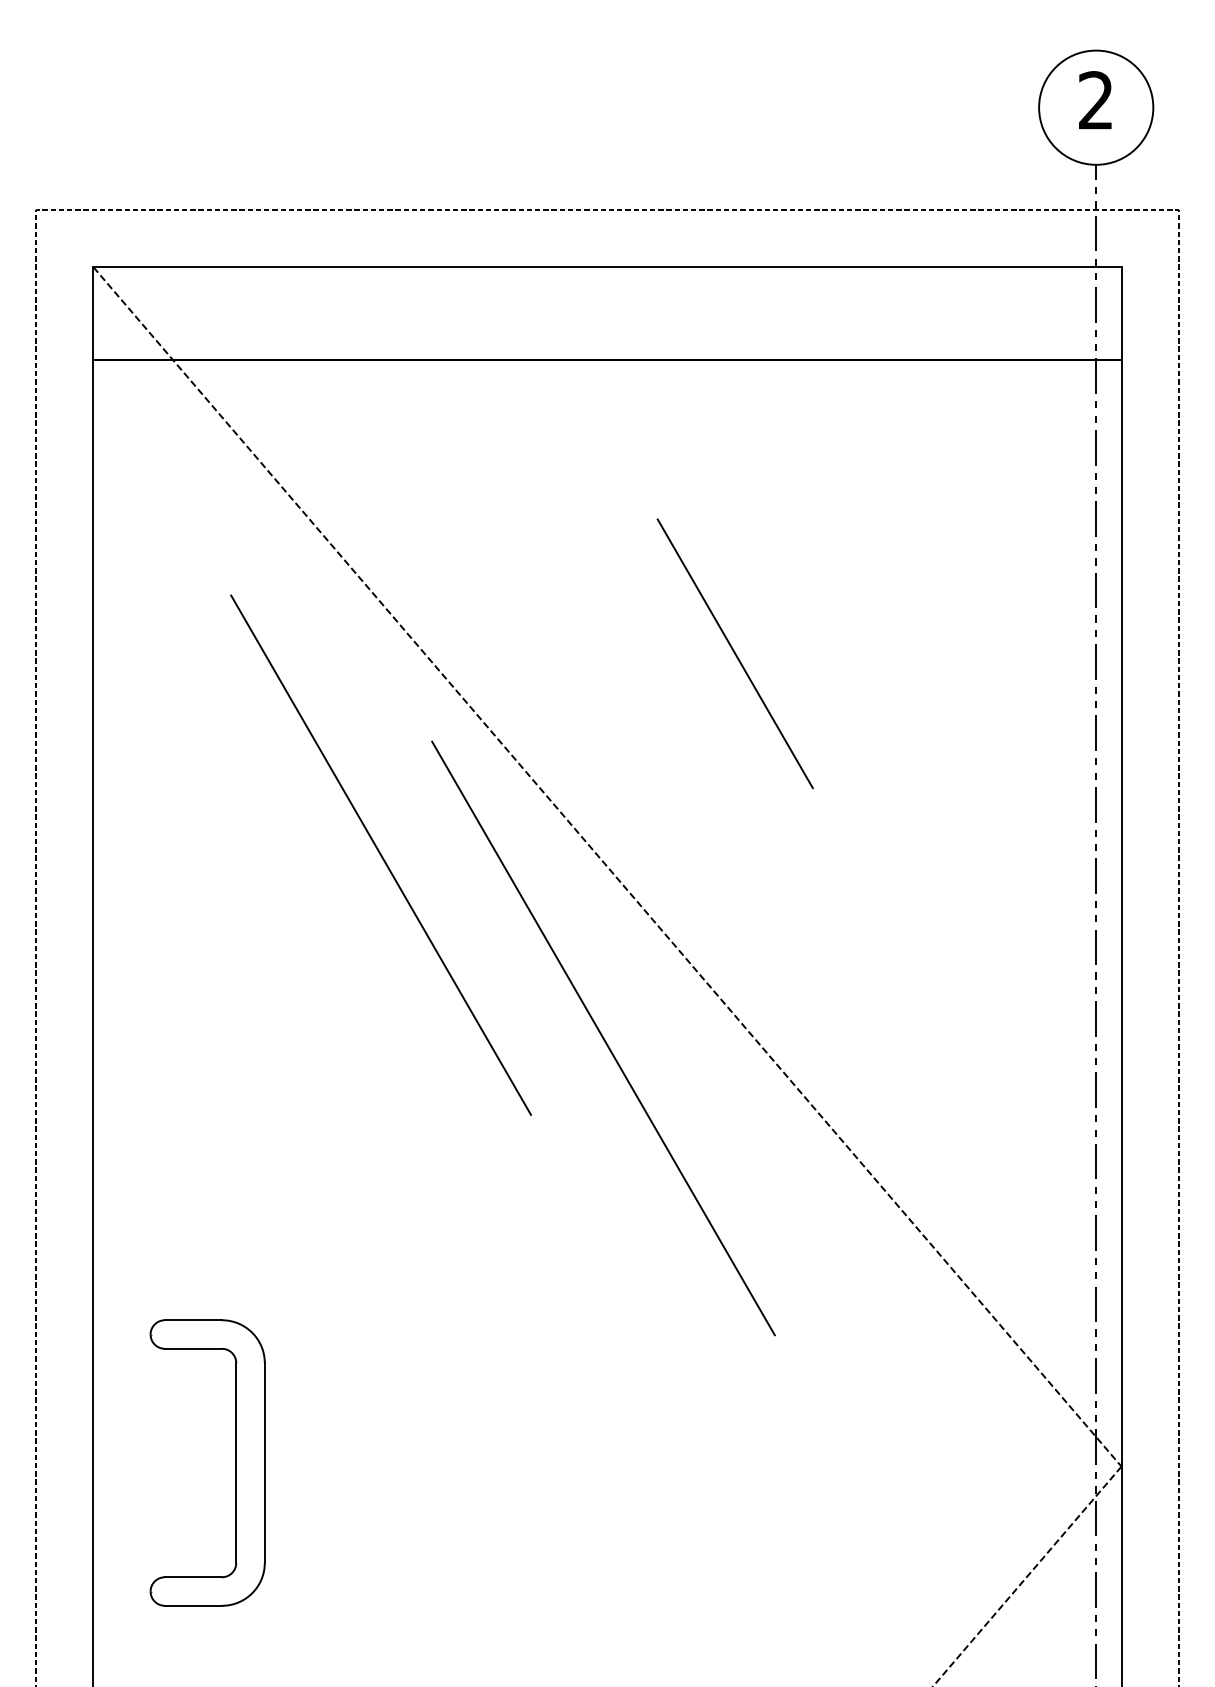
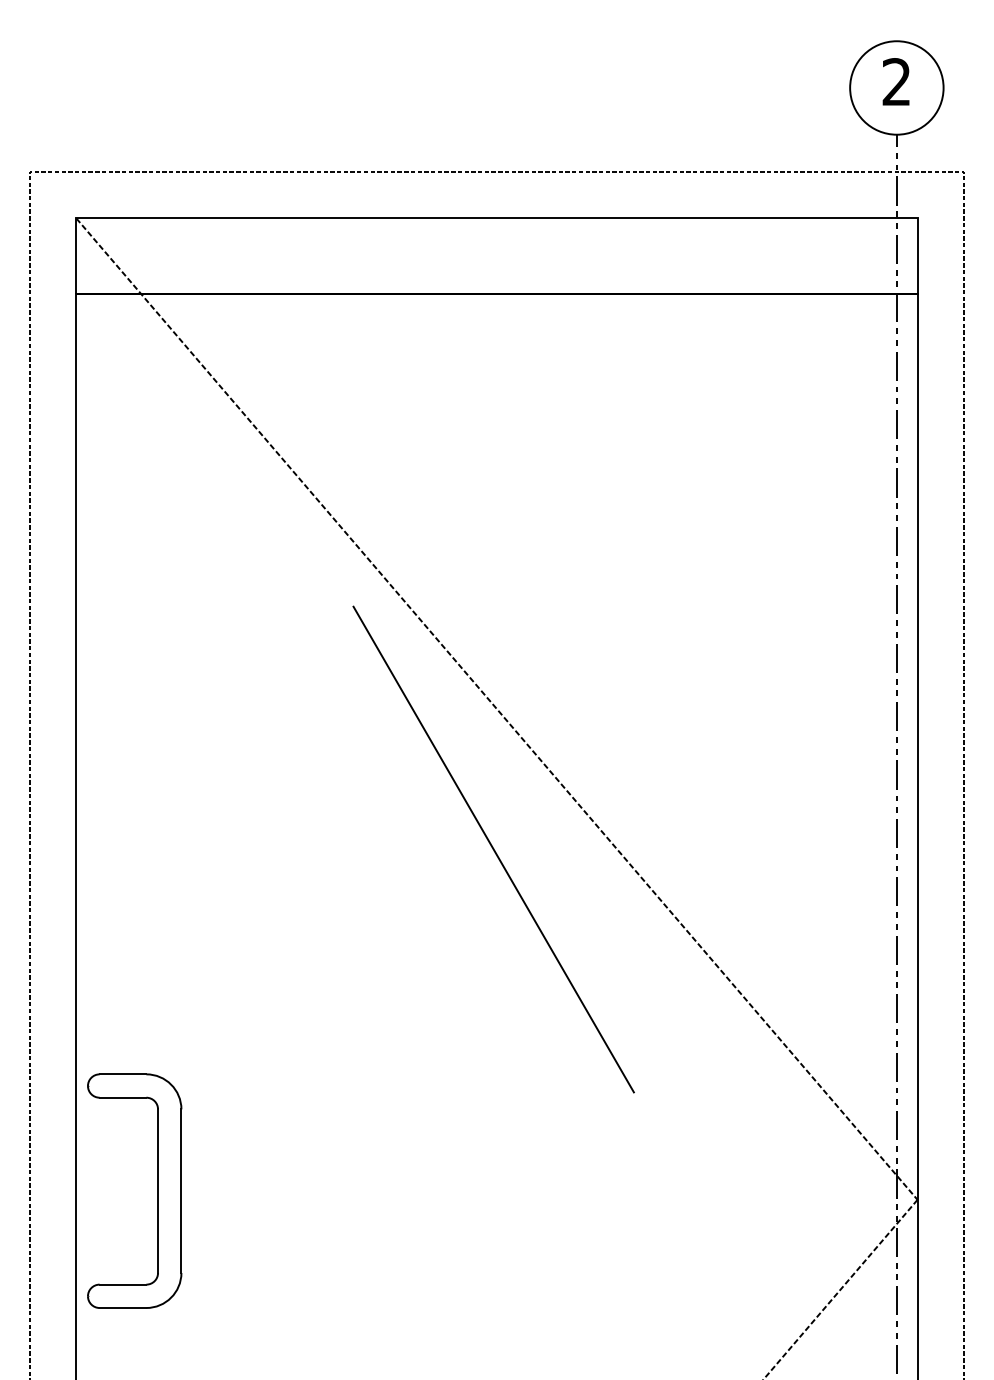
line: (734, 653) -> (600, 534), removed
line: (380, 854) -> (311, 699), removed
part: (235, 1462) -> (157, 1190), moved

